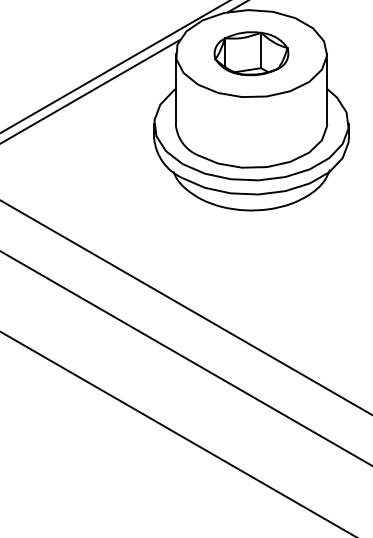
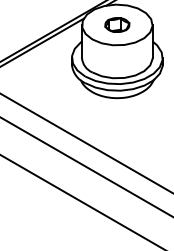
part: (251, 52) -> (117, 24), size x0.7

